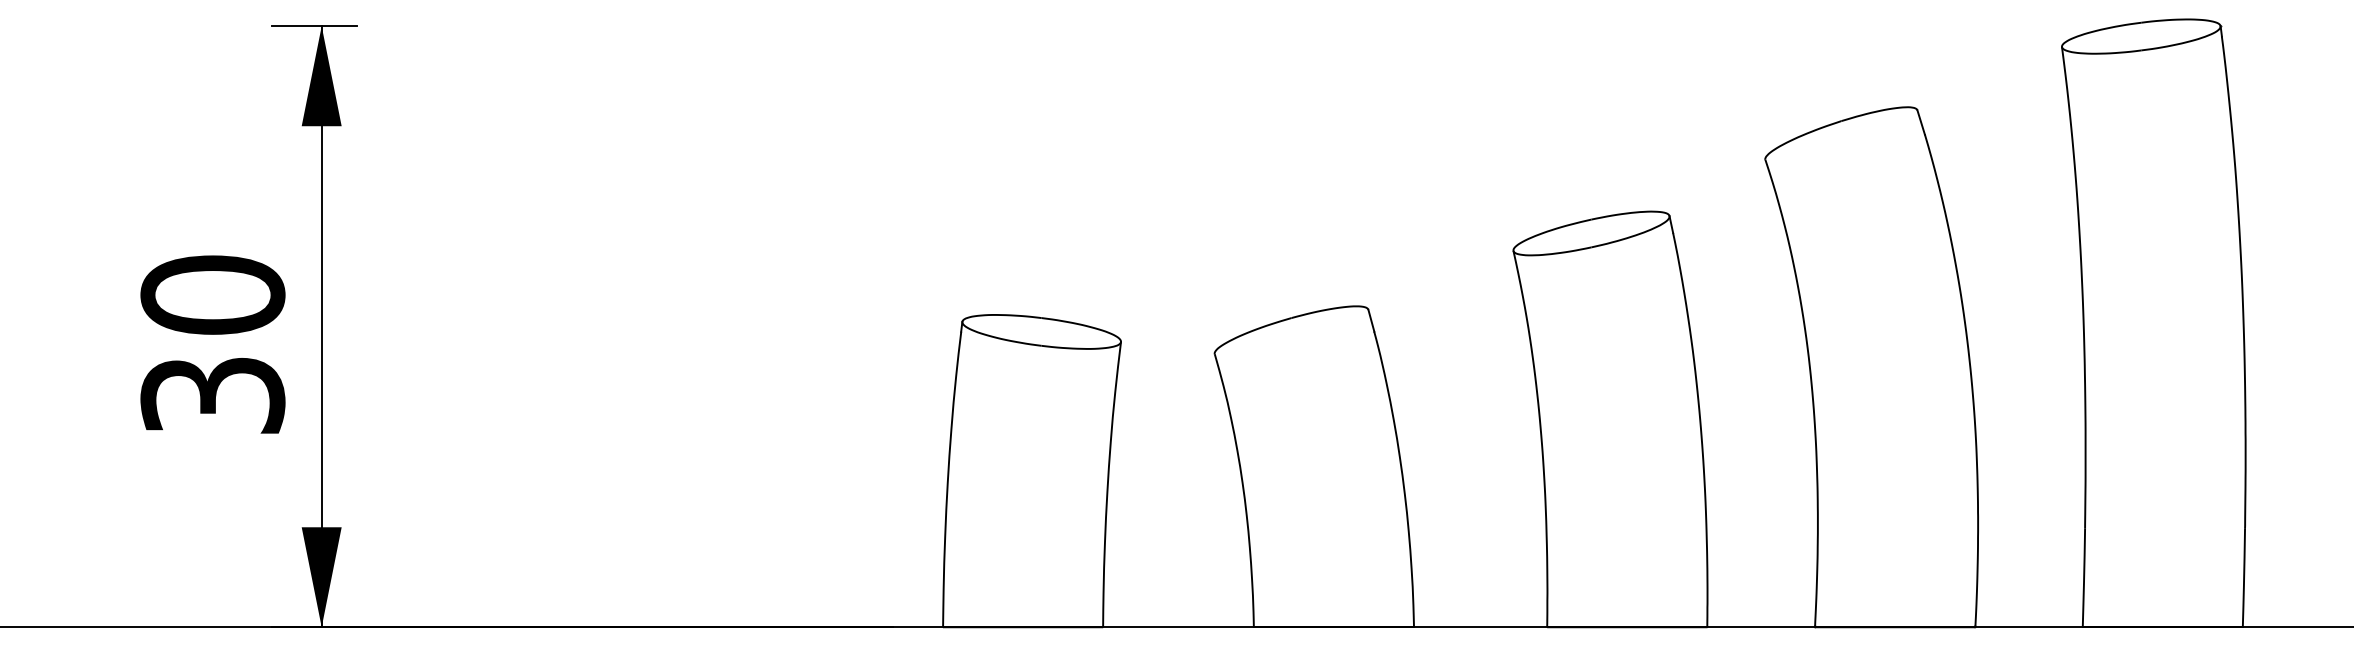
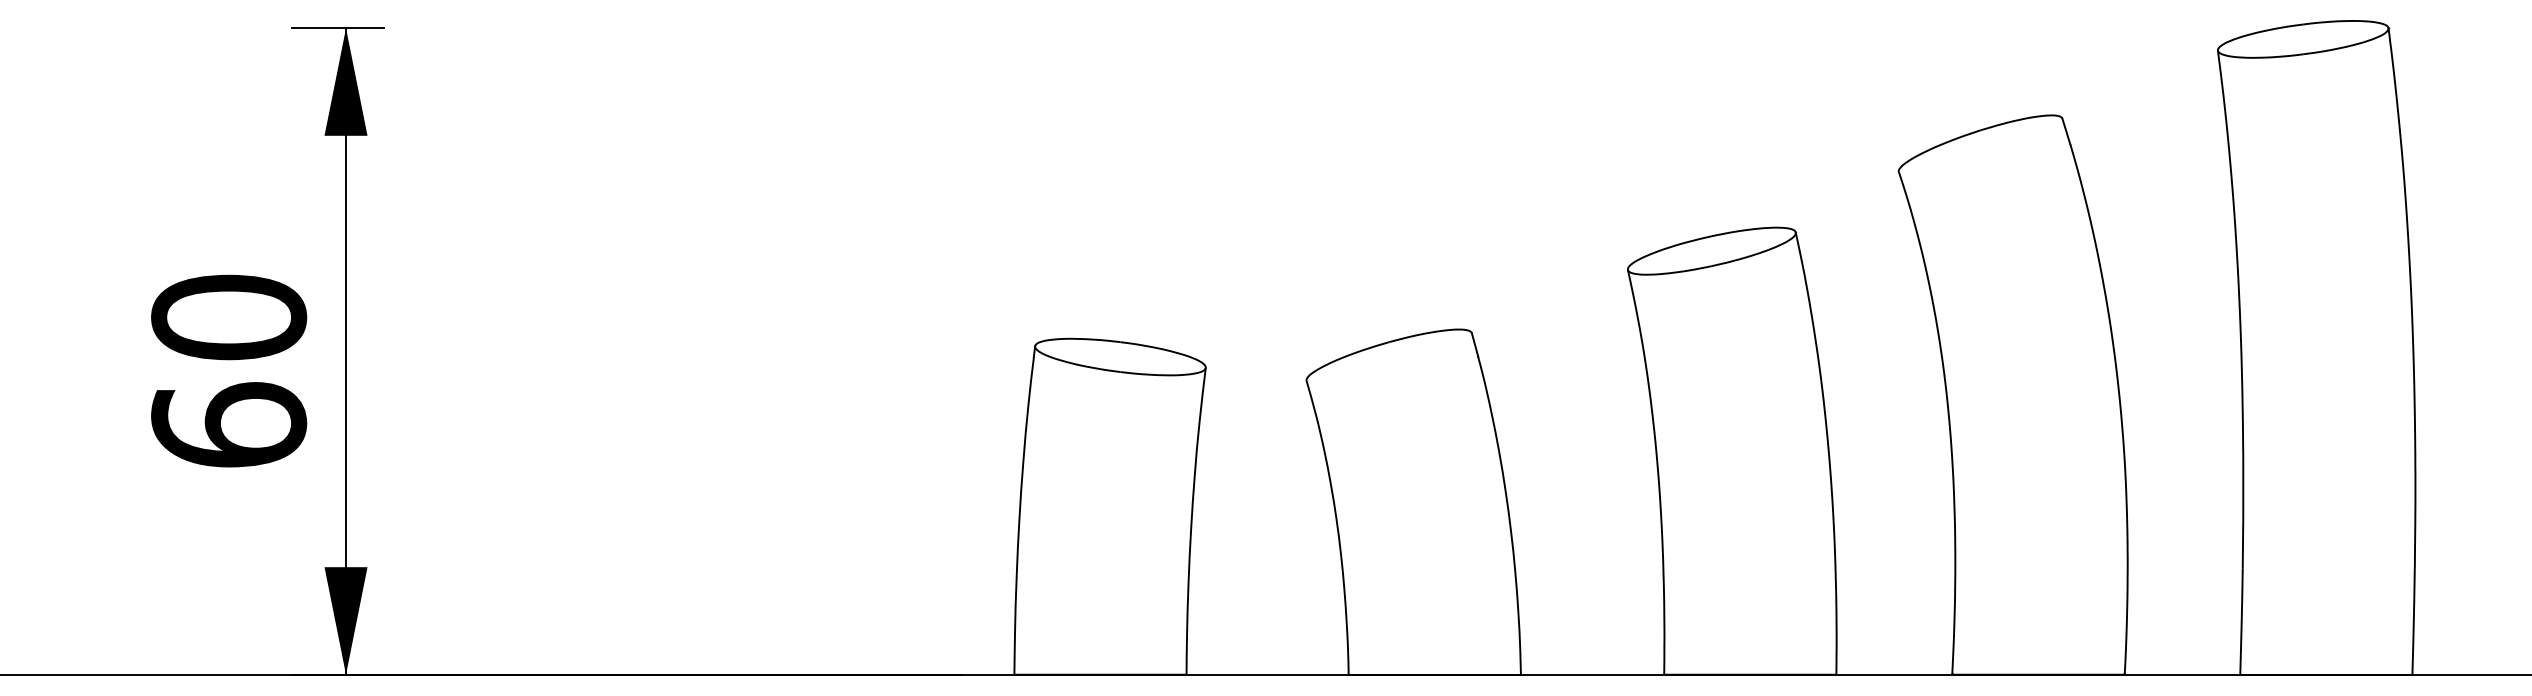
text: (213, 394) -> (229, 424), 30 -> 60

